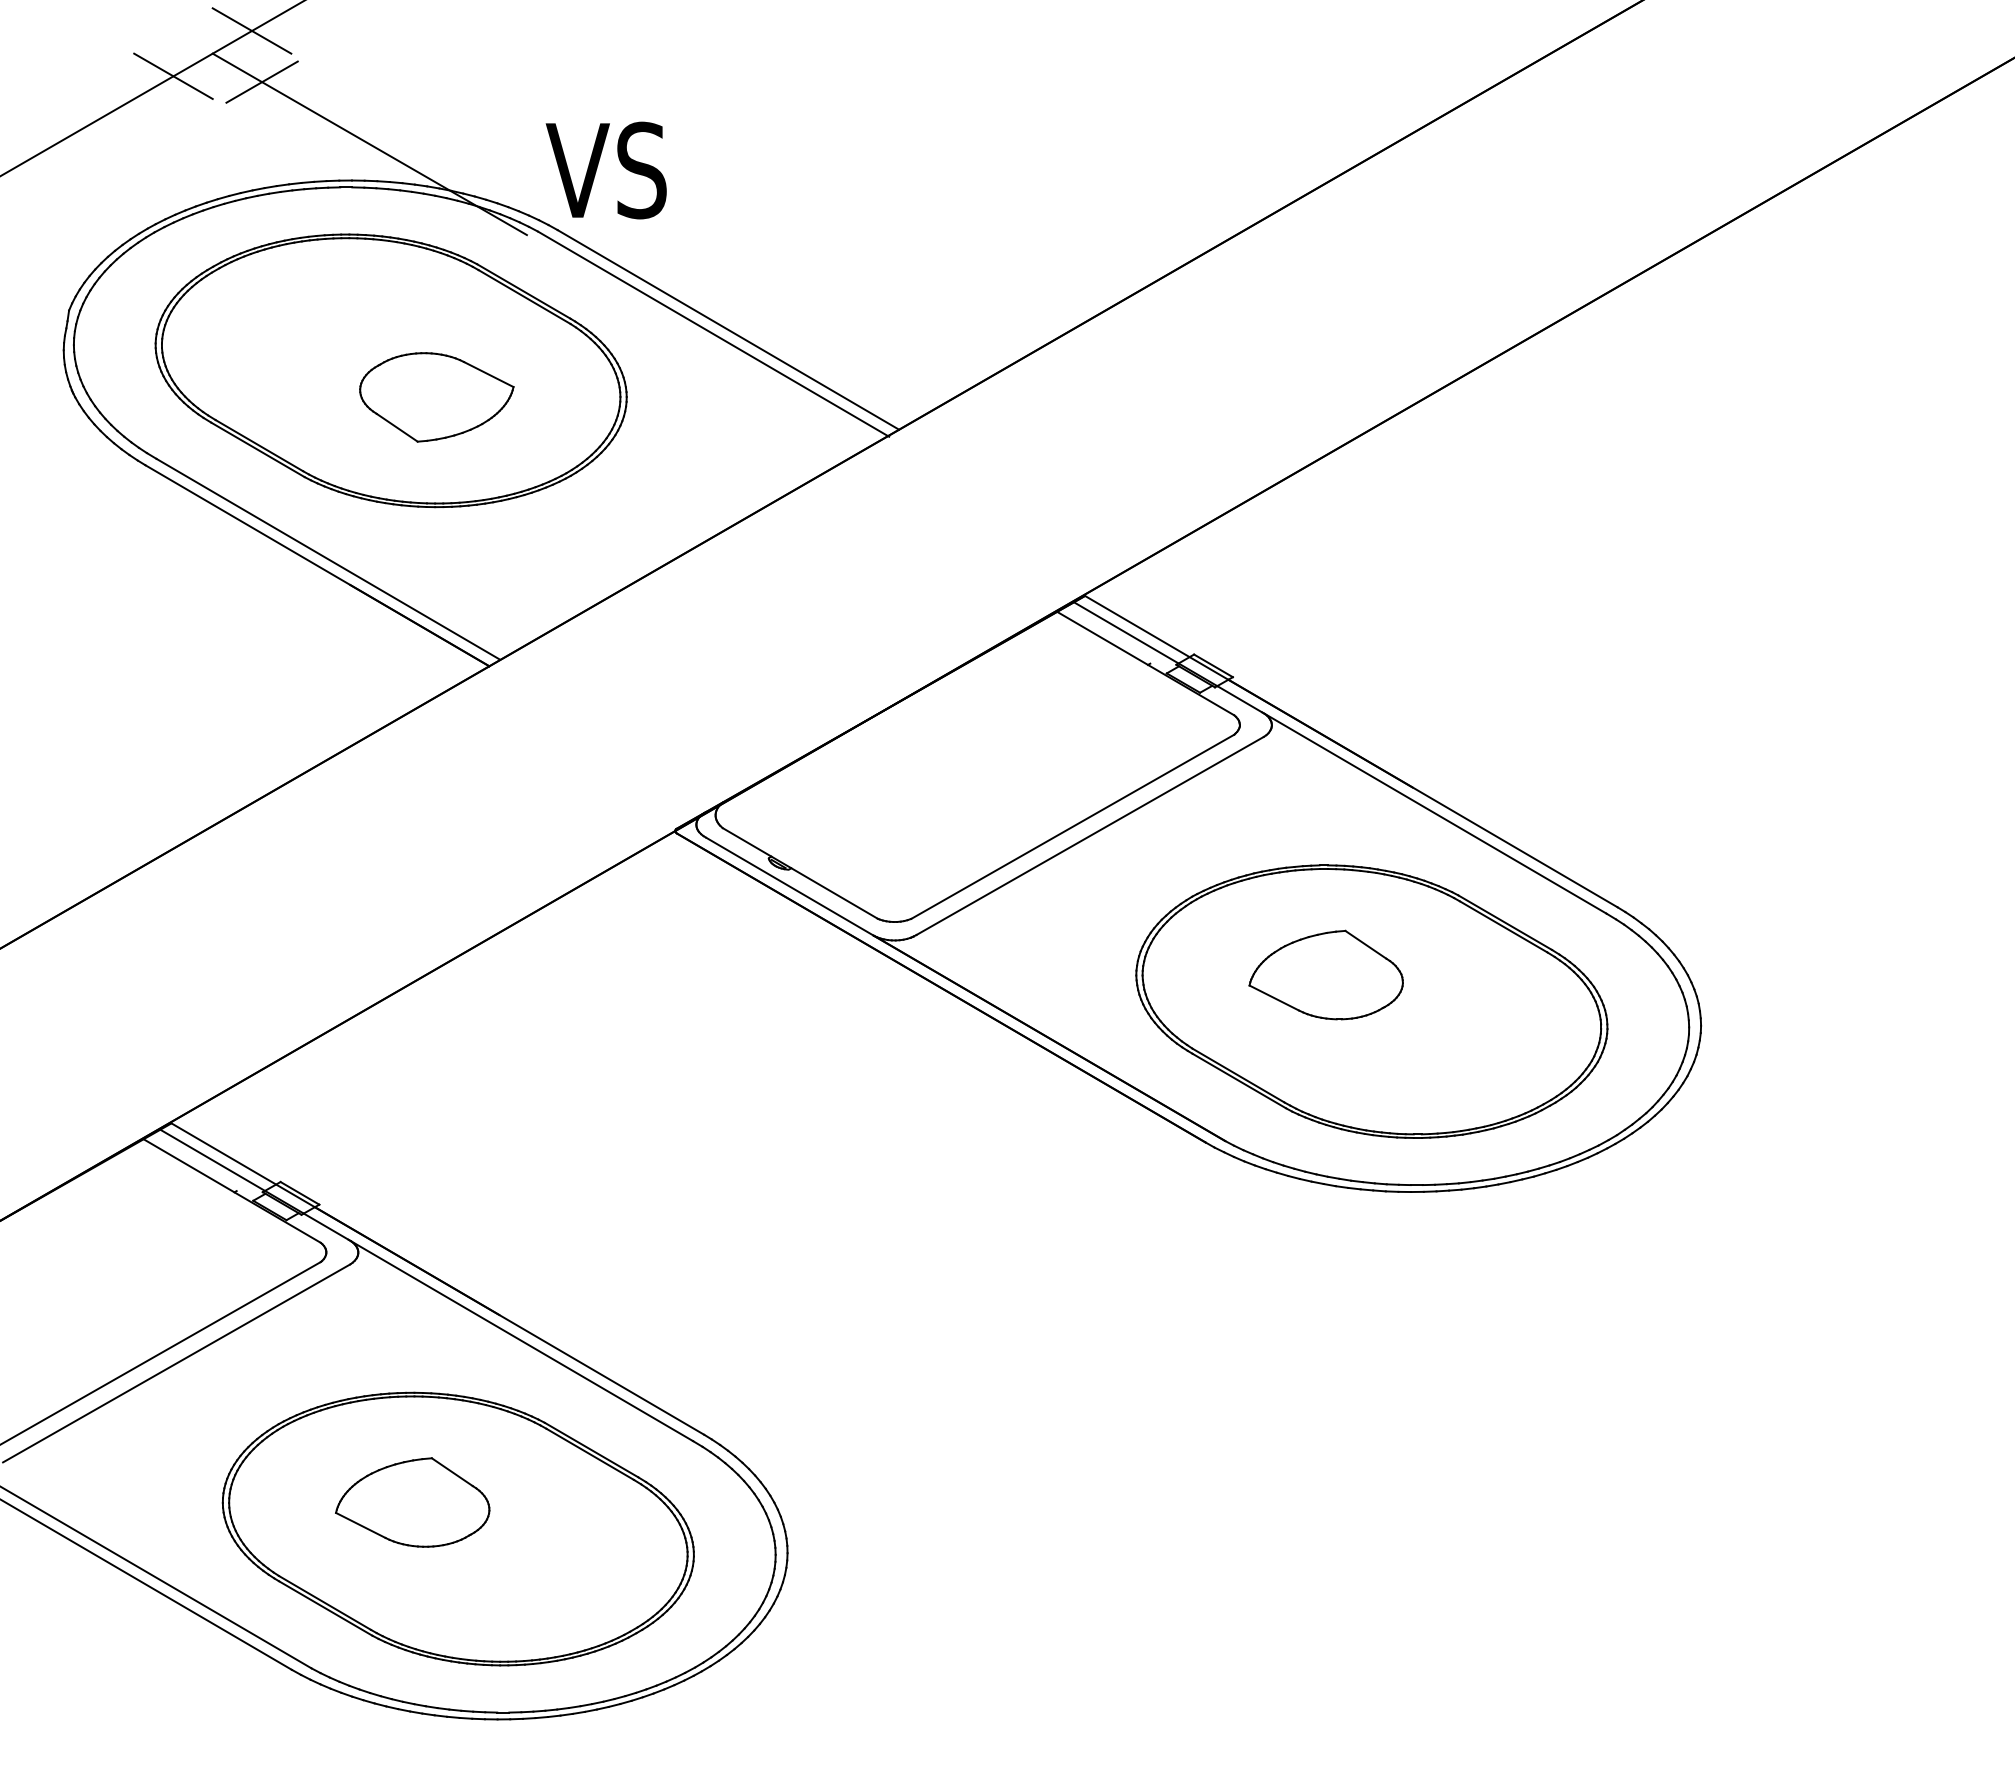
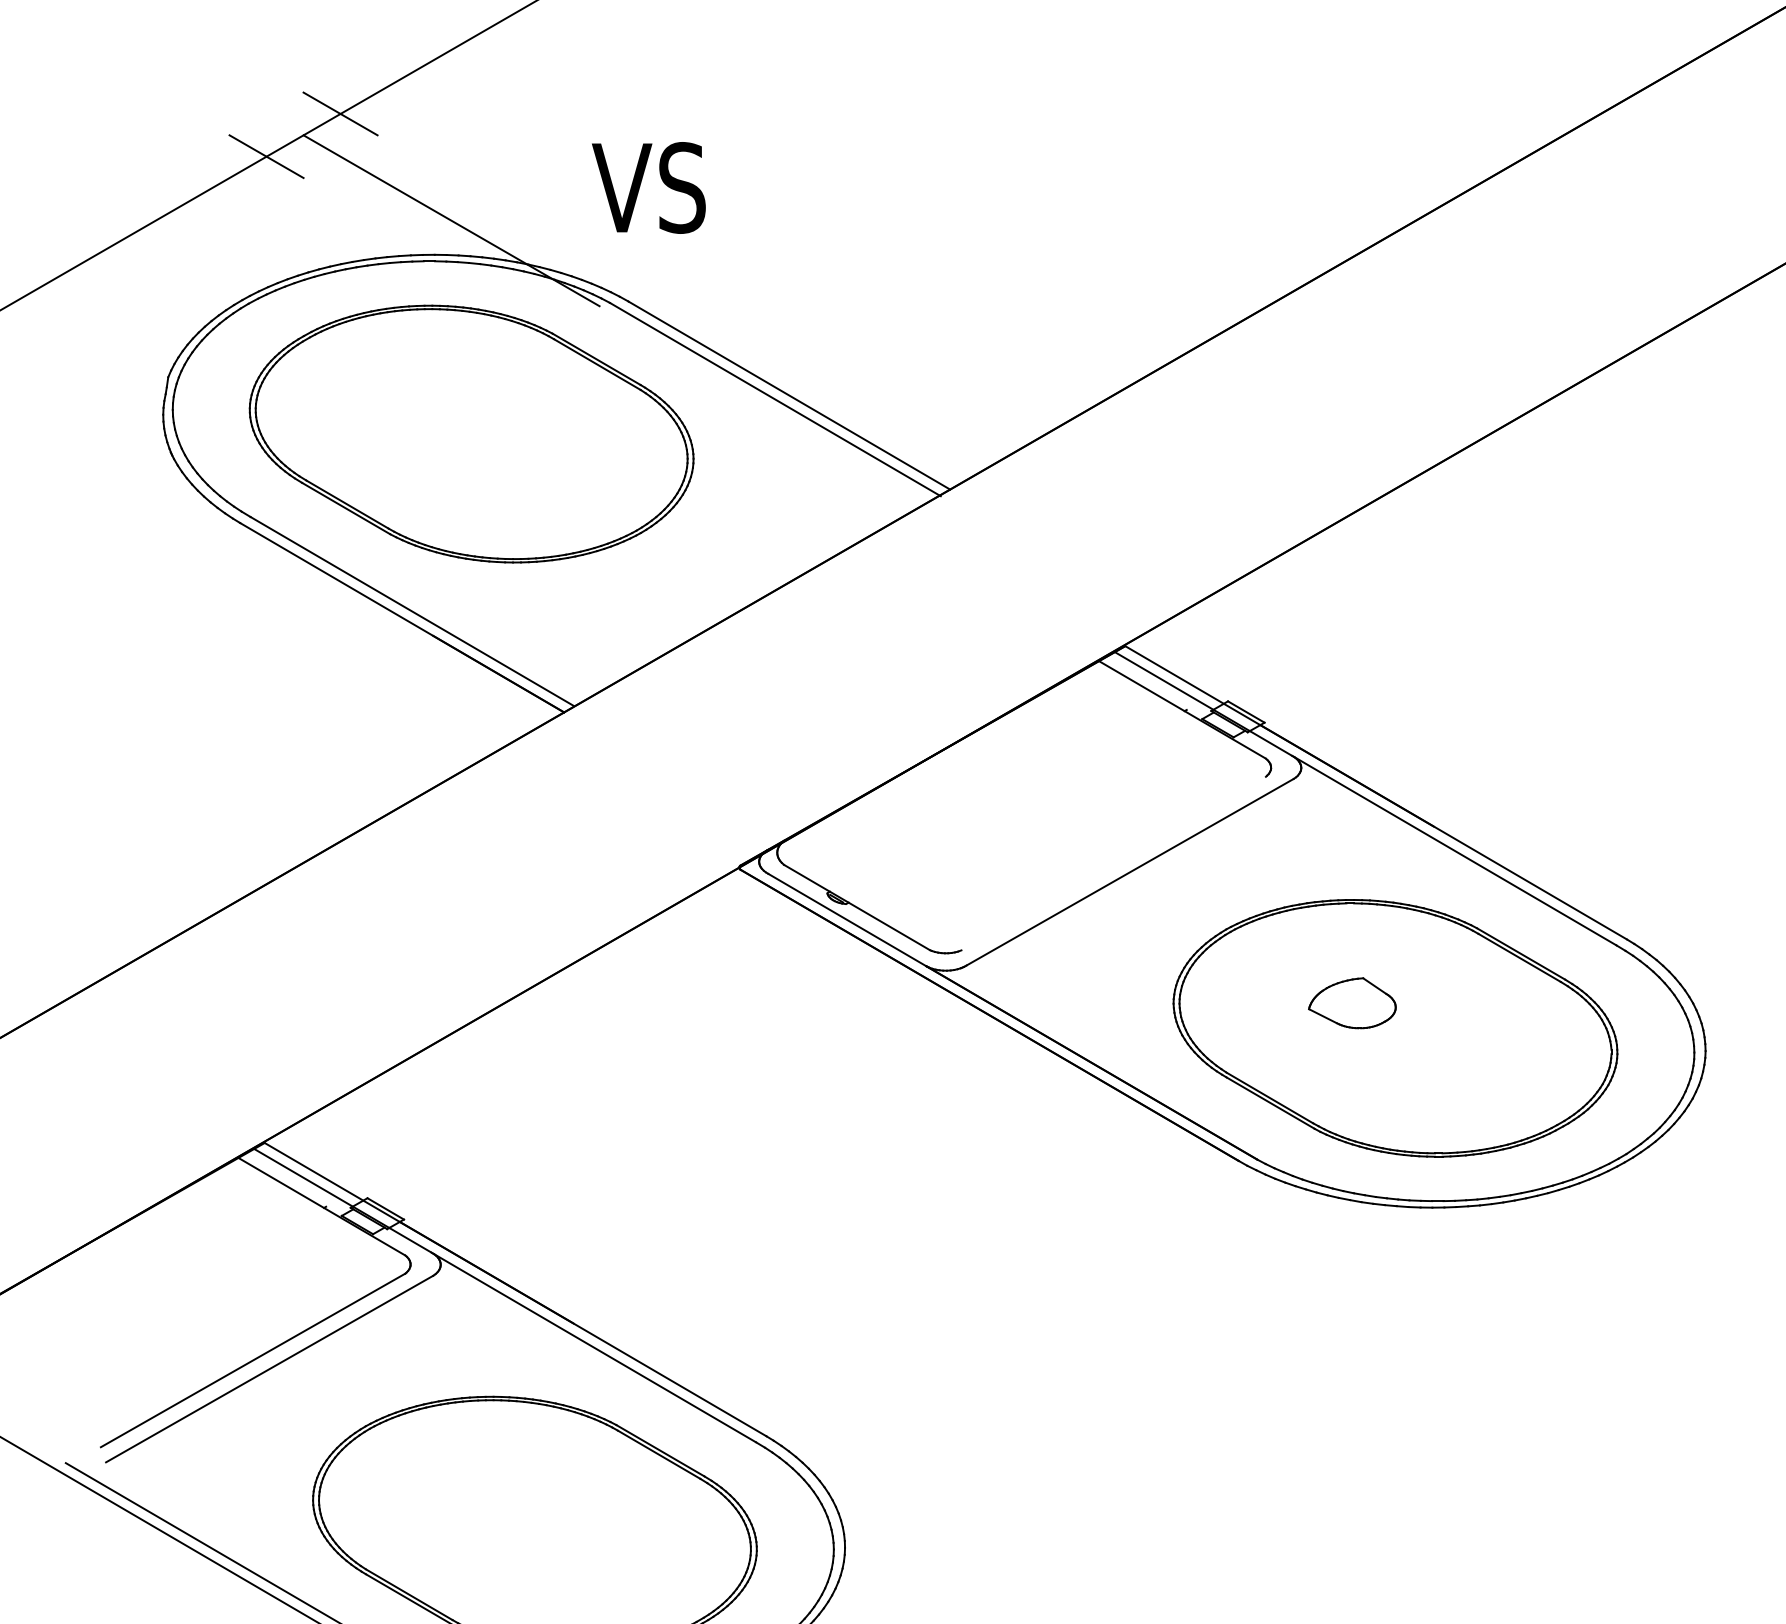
line: (261, 81) -> (349, 161), removed
text: (605, 170) -> (648, 187), moved
part: (436, 397) -> (514, 459), removed
line: (1072, 826) -> (1113, 863), removed
part: (1325, 974) -> (1351, 1002), size x0.6
part: (412, 1502) -> (491, 1500), removed

